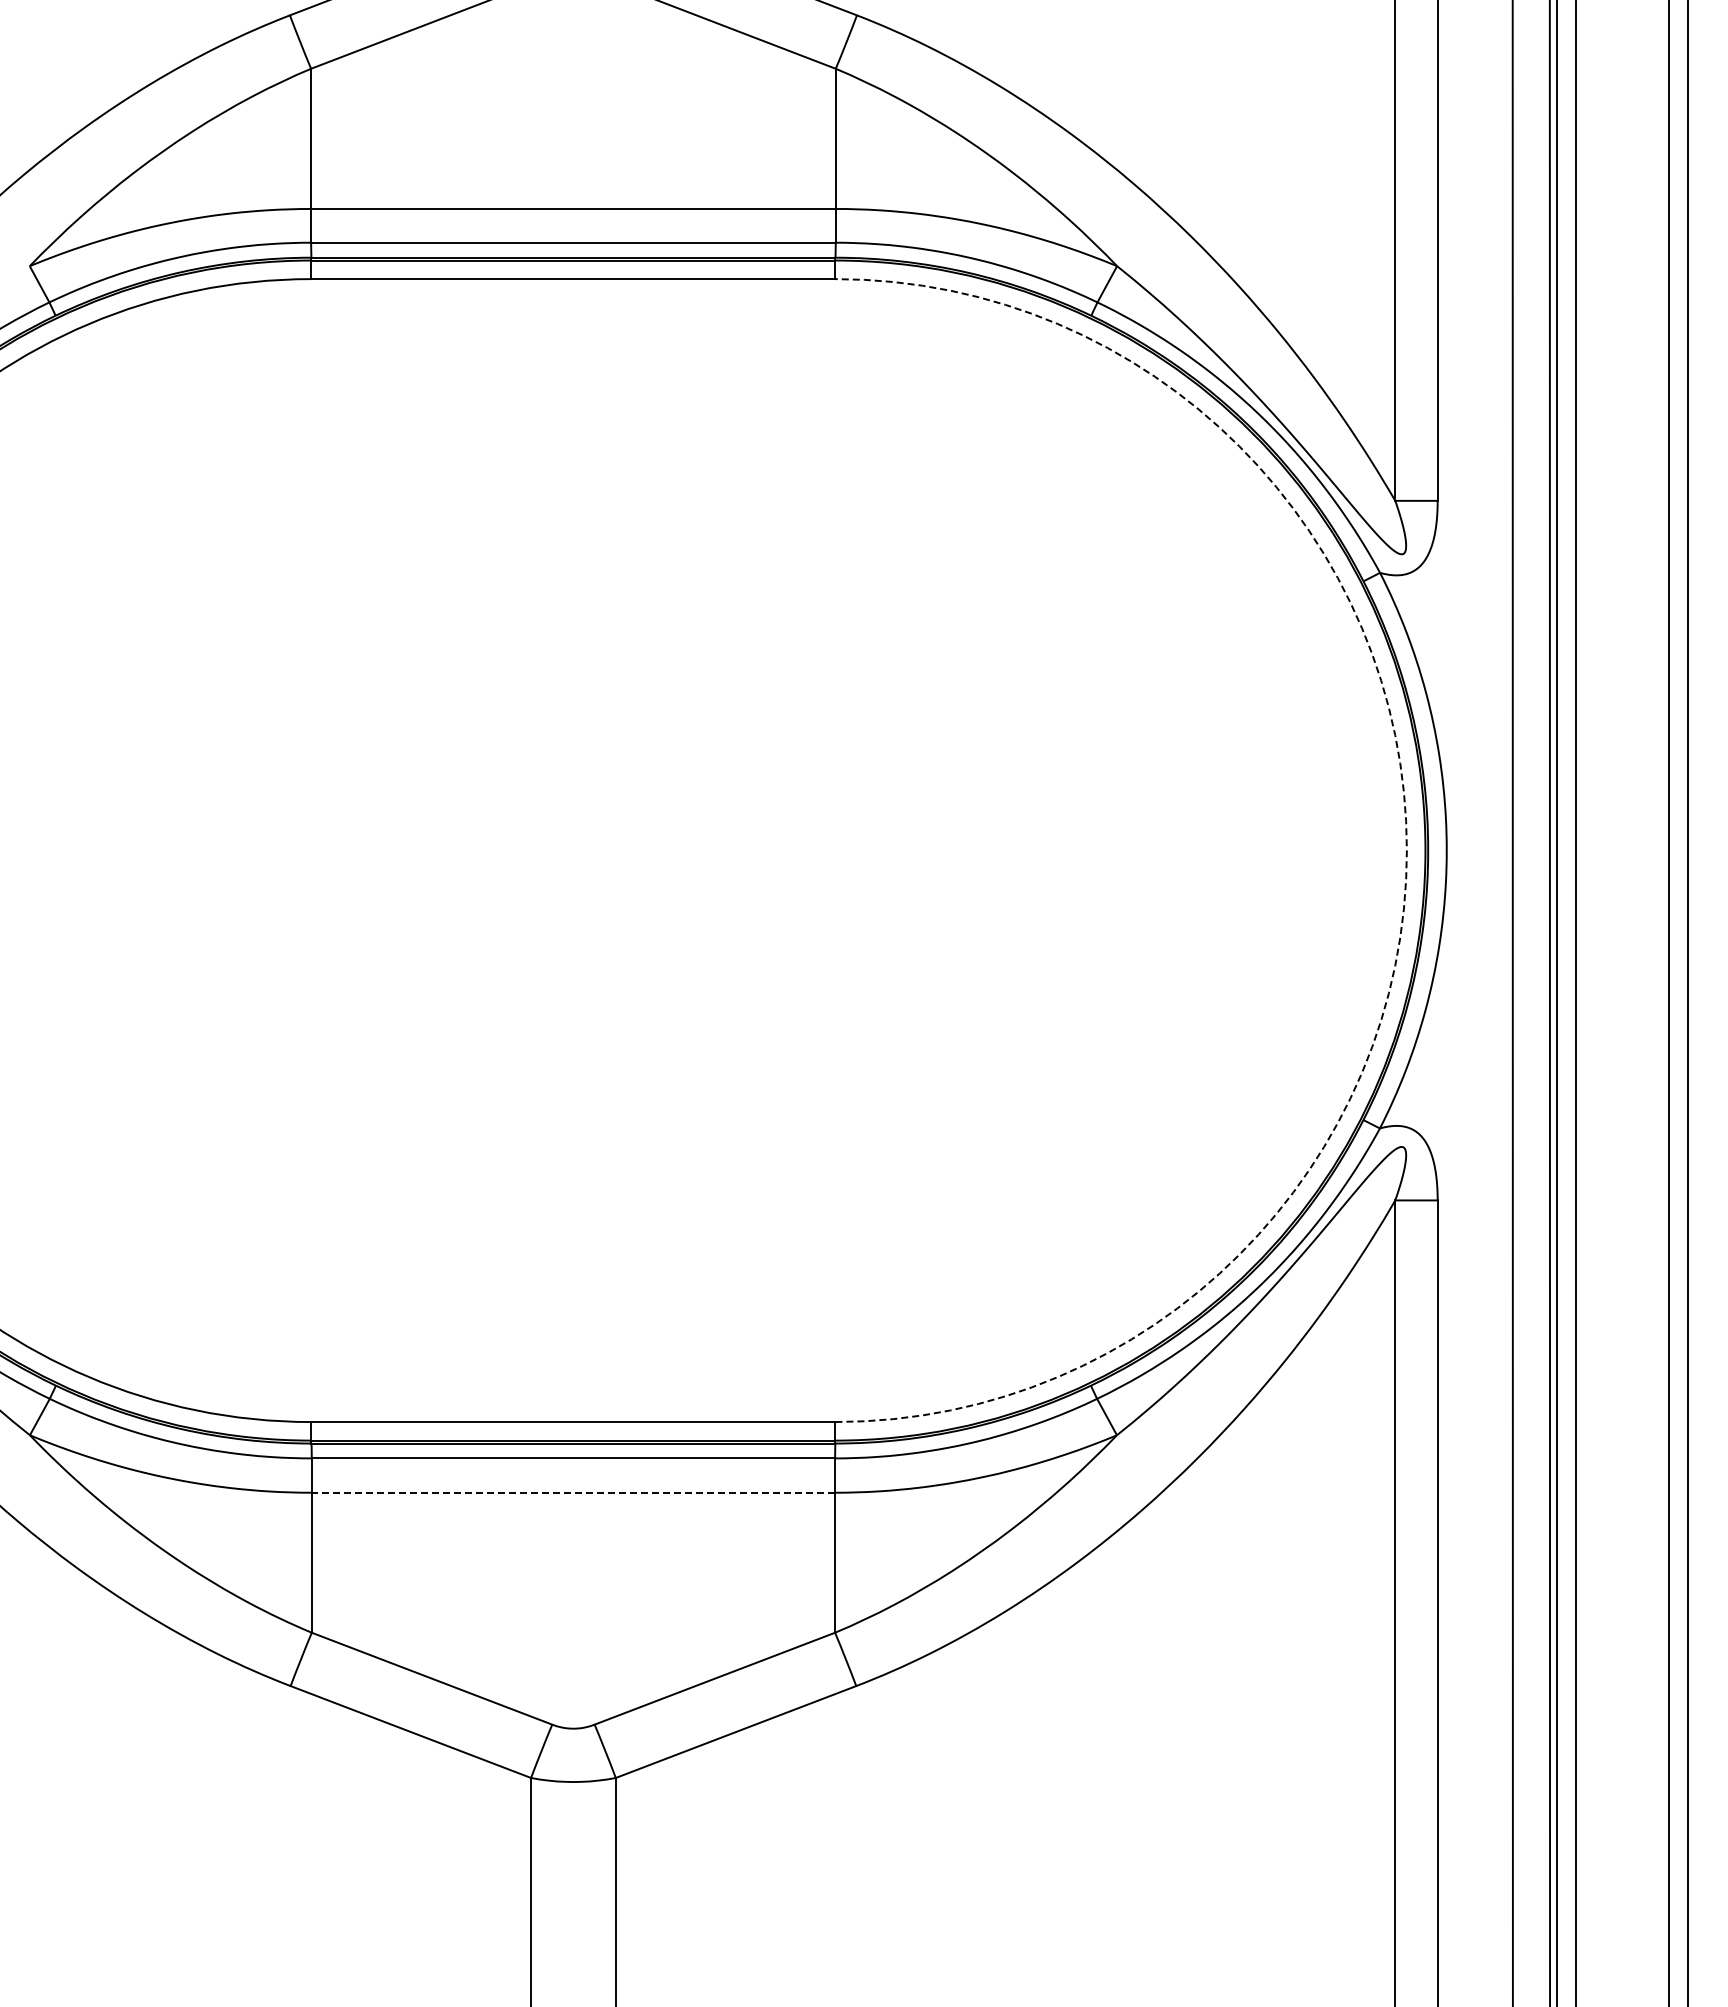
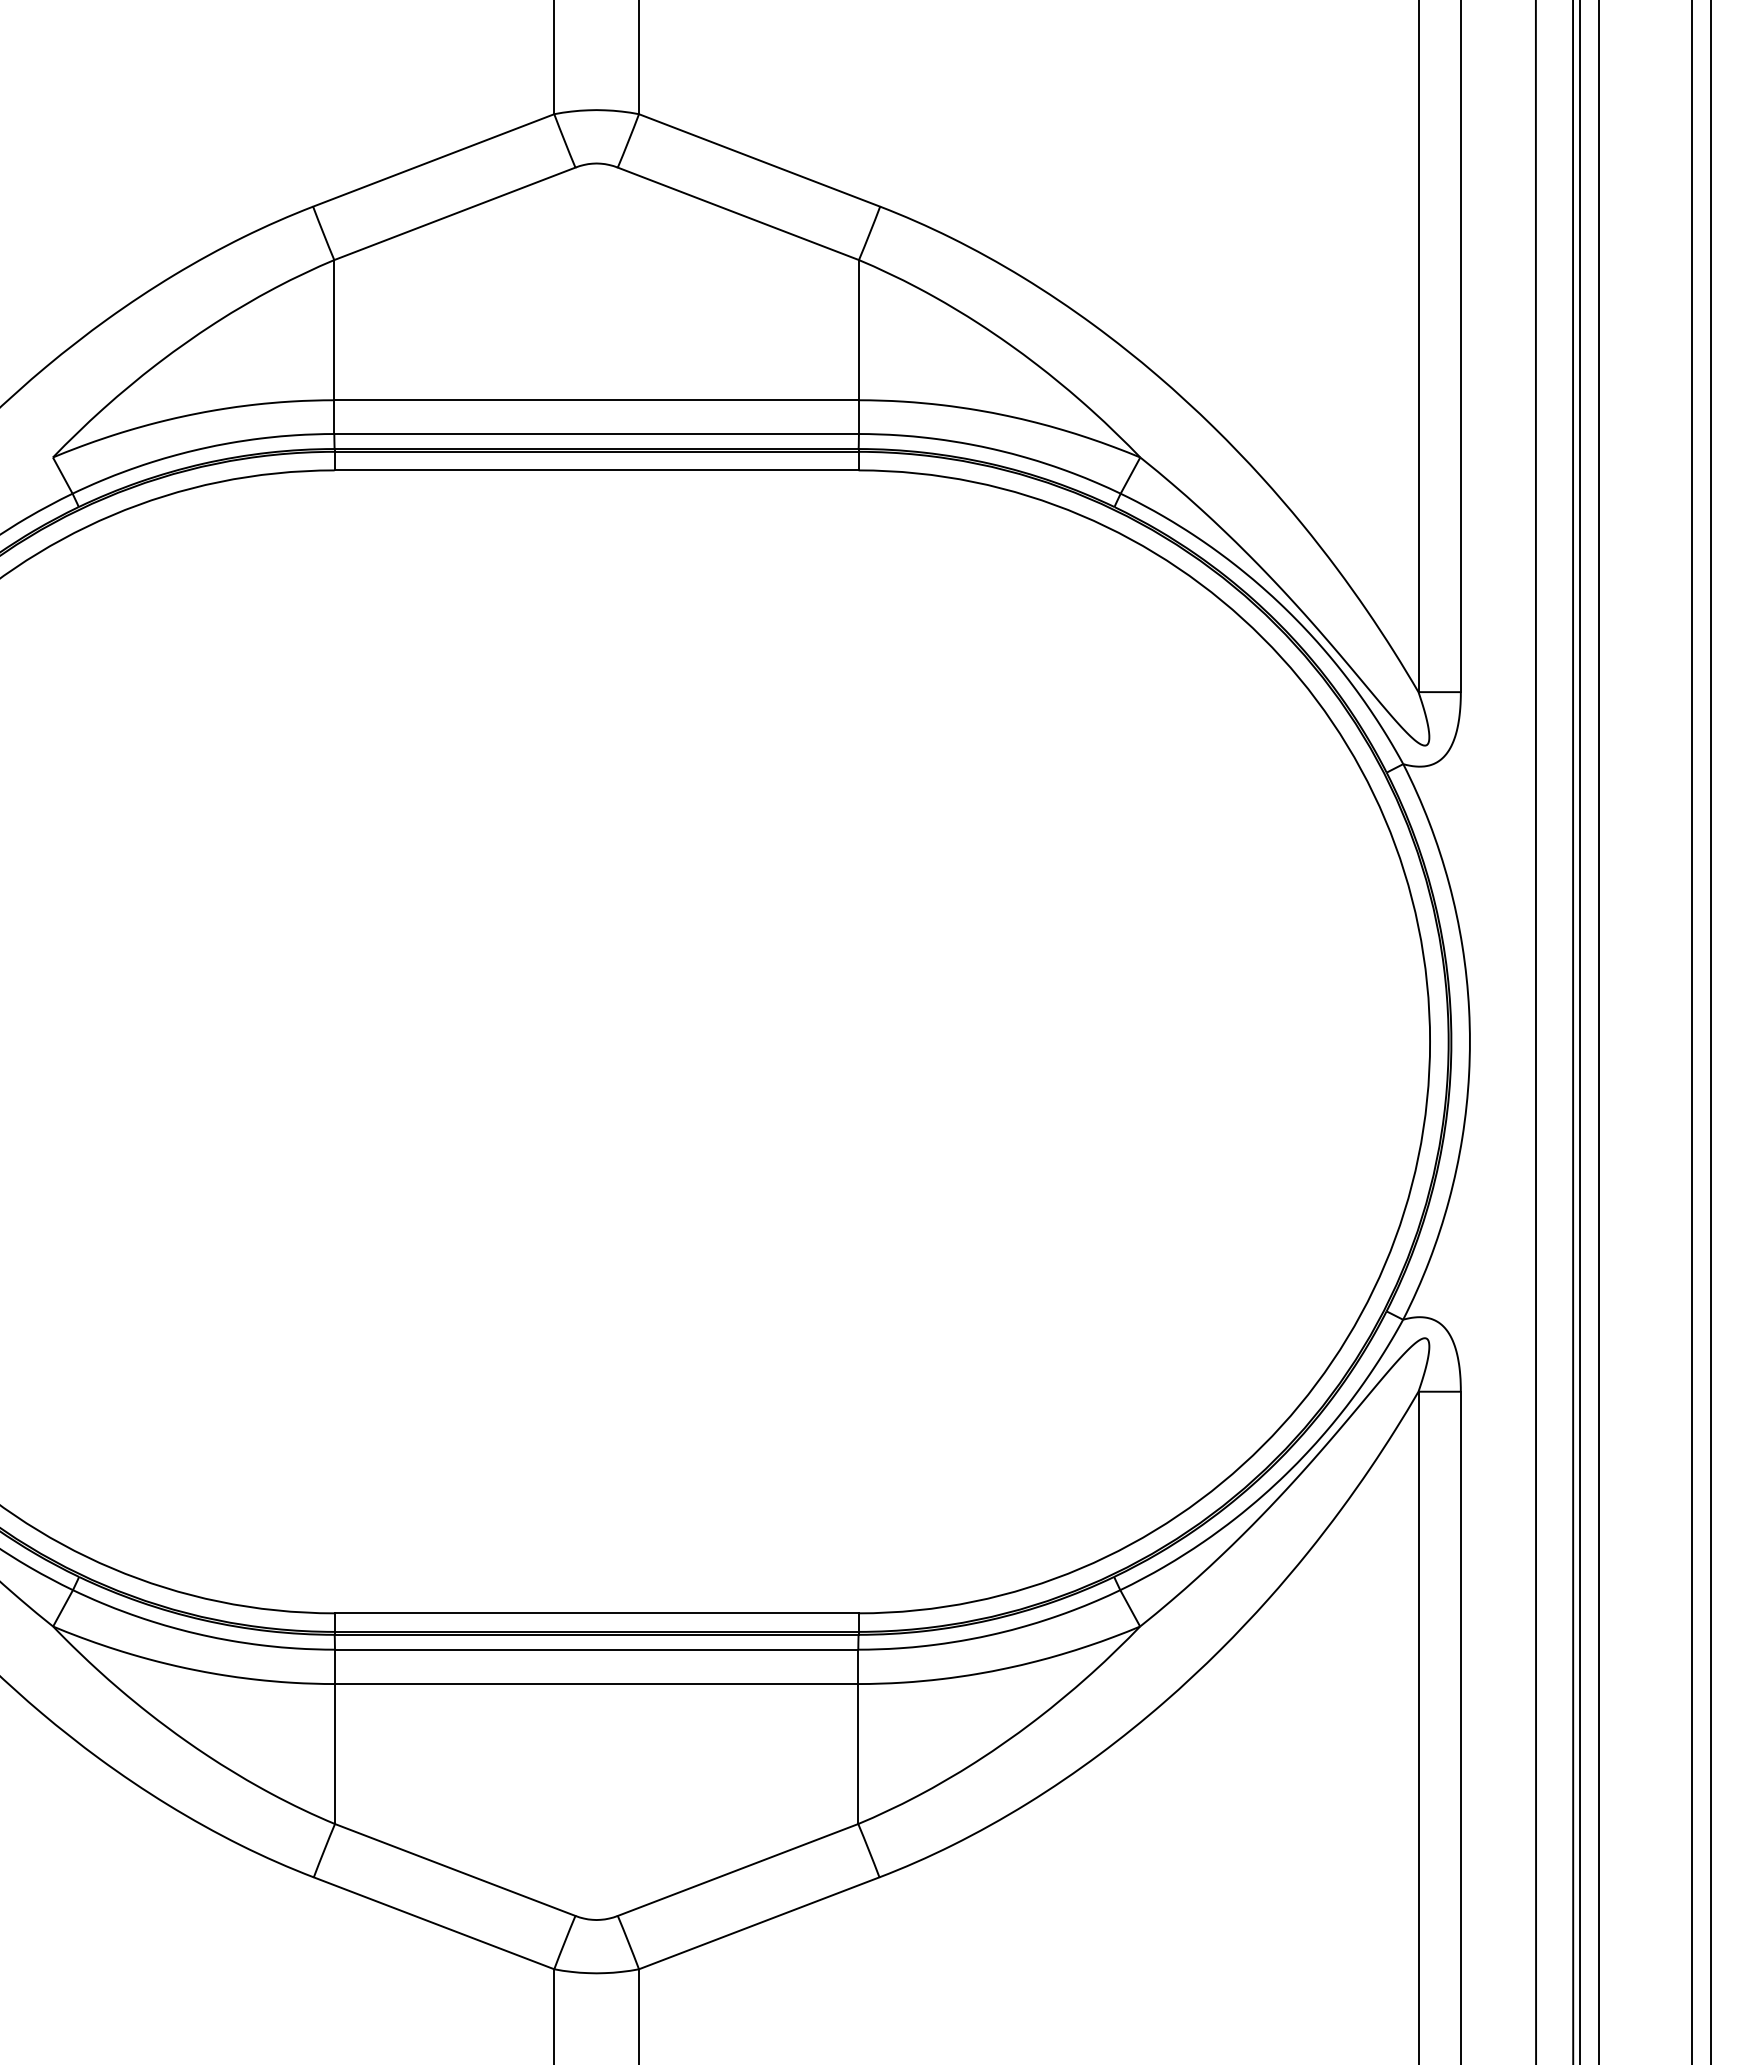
arc: (1407, 850) -> (1430, 1041), dashed -> solid
line: (573, 1493) -> (596, 1684), dashed -> solid

